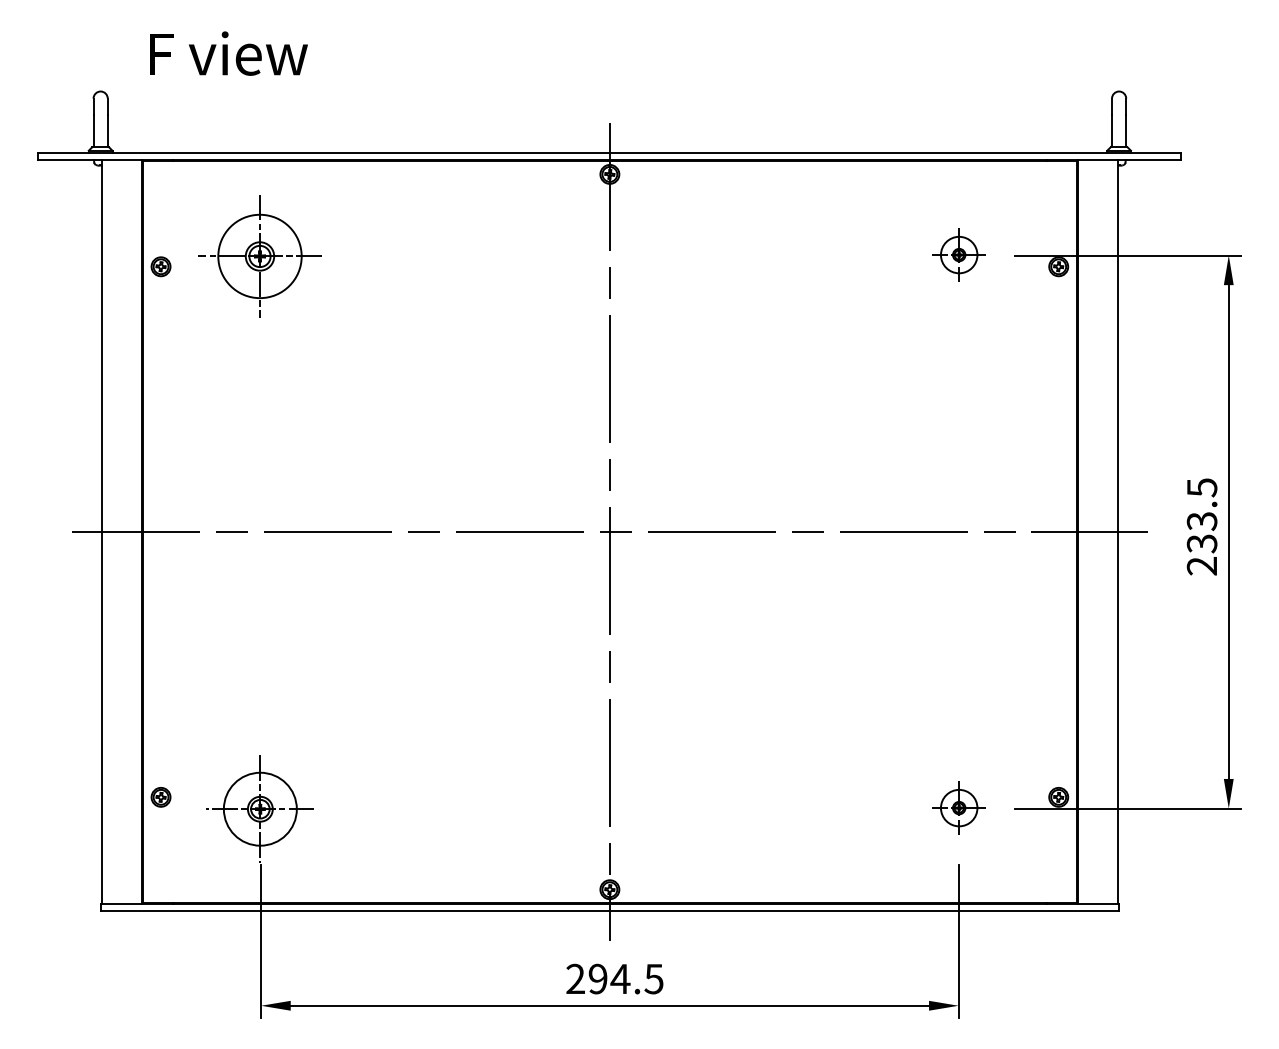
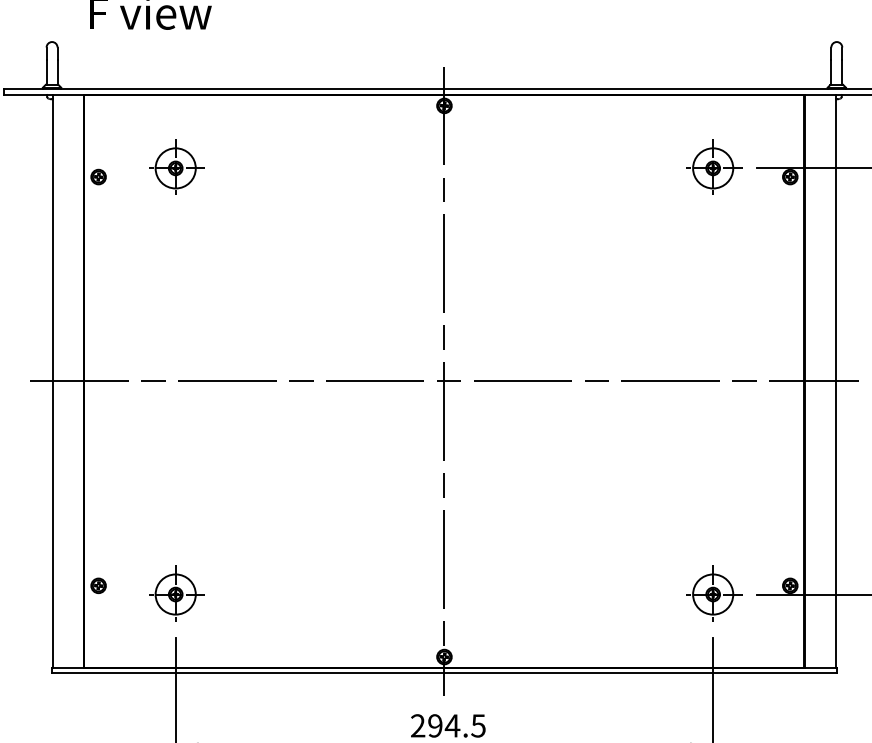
part: (262, 253) -> (176, 166), size x0.62
part: (960, 253) -> (714, 166), size x1.43
part: (262, 806) -> (176, 592), size x0.71
part: (960, 806) -> (714, 592), size x1.43

